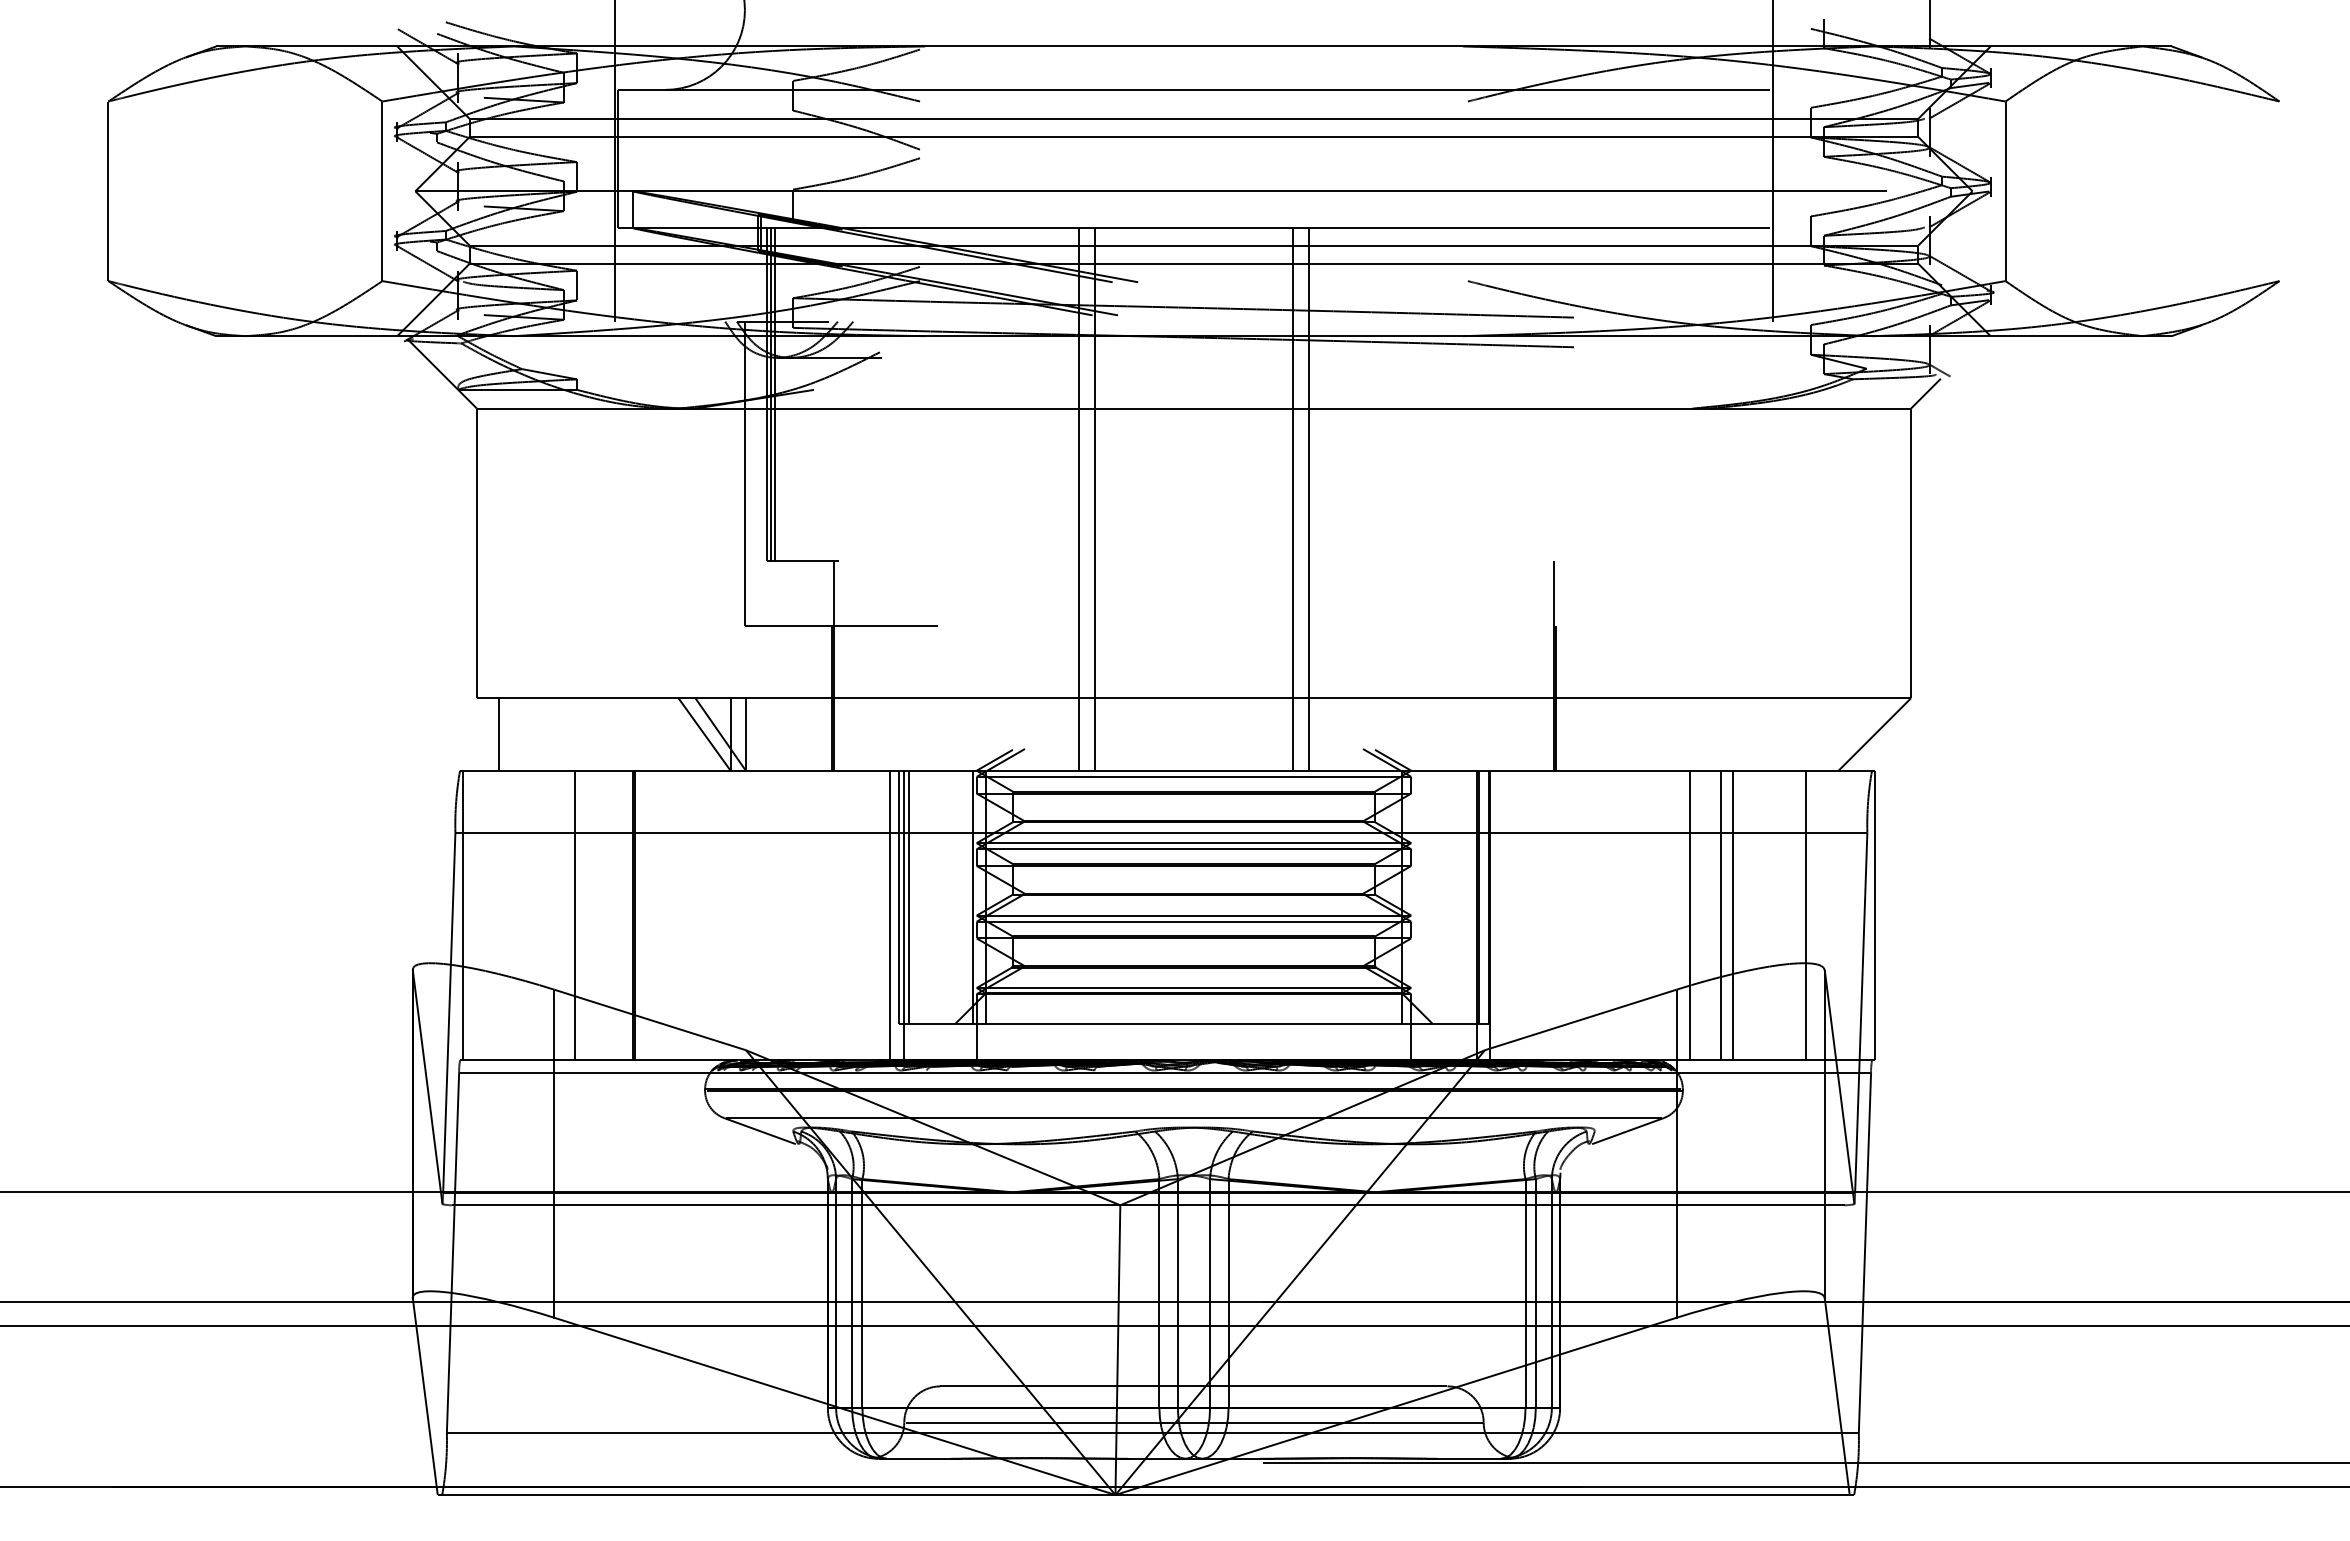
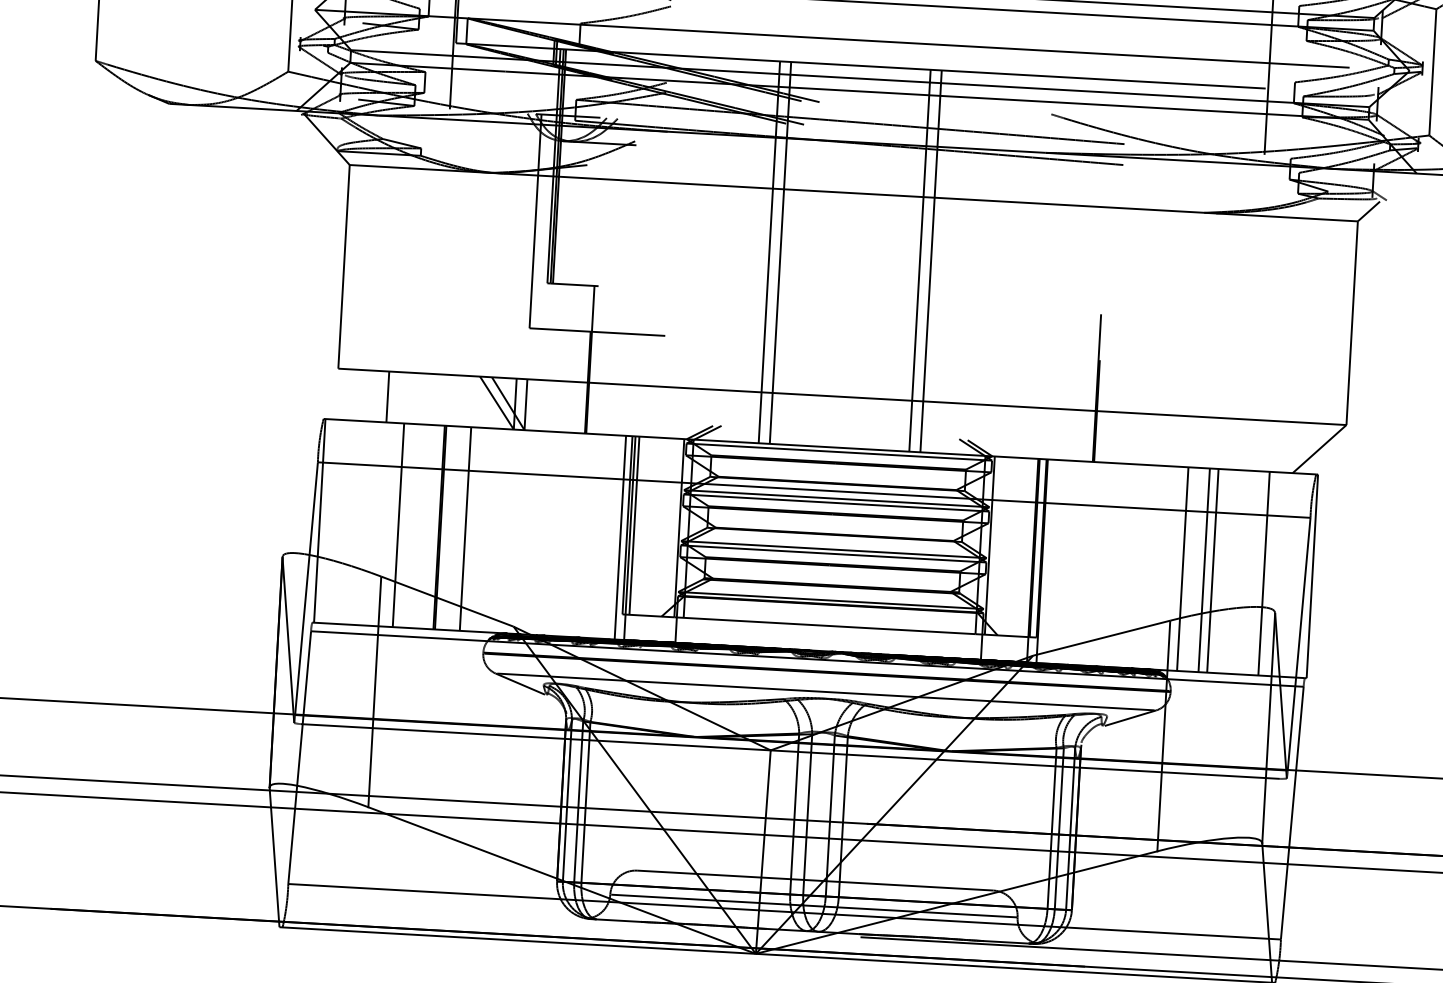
line: (499, 734) -> (387, 396), moved
line: (1414, 897) -> (989, 545), added
line: (670, 915) -> (465, 528), added

